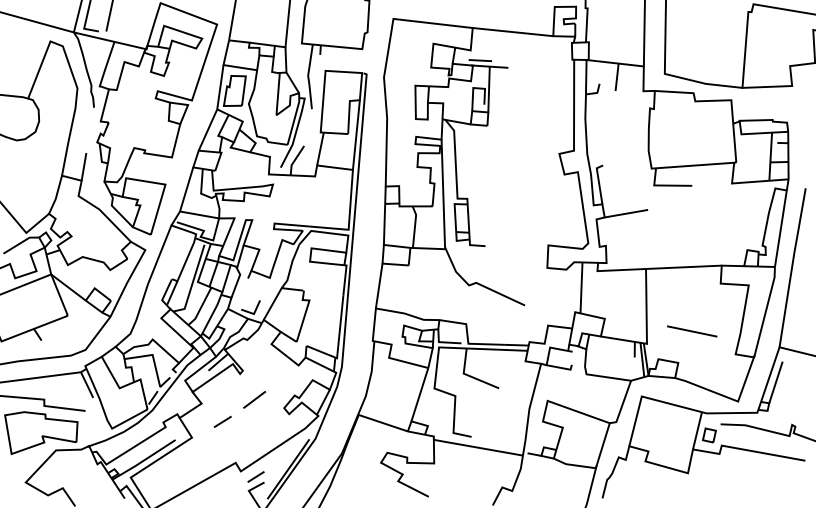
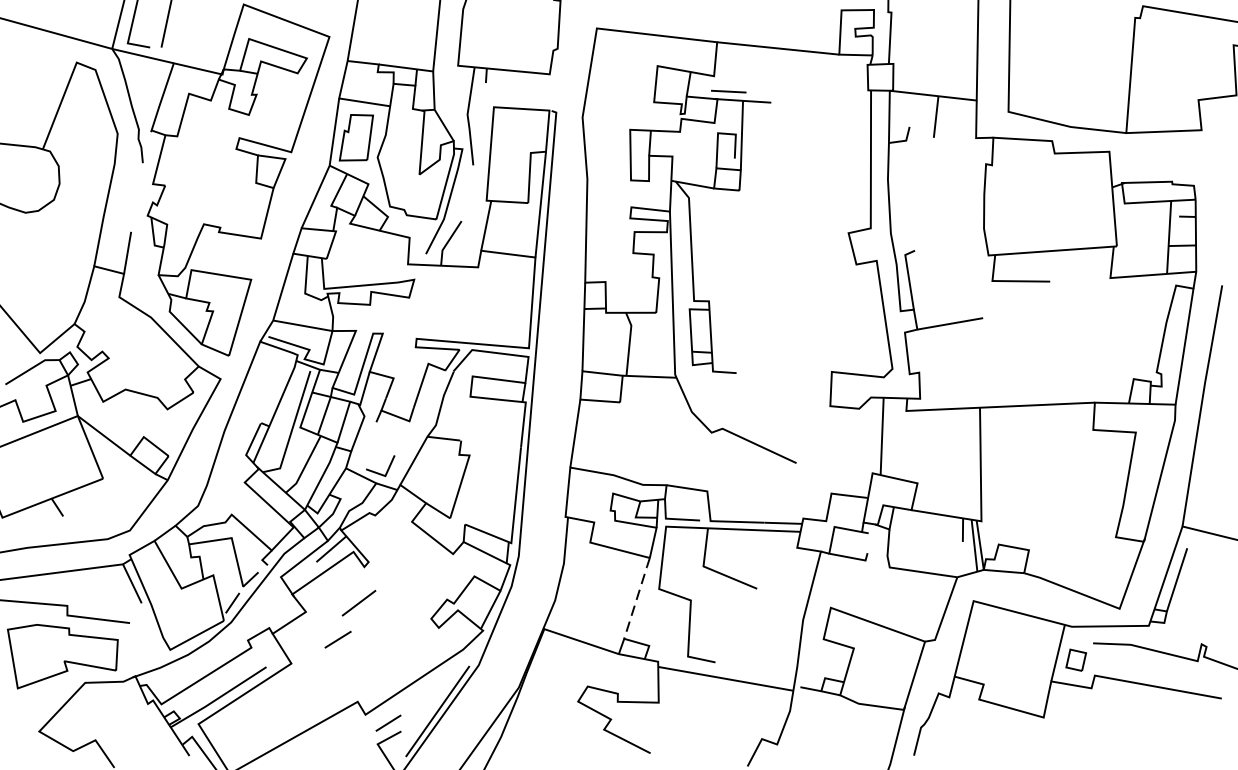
line: (692, 331) -> (1050, 502), removed
line: (420, 393) -> (637, 596), solid -> dashed
line: (254, 399) -> (358, 602), moved

